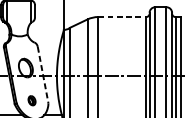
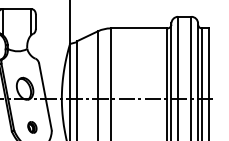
line: (122, 17) -> (139, 28), dashed -> solid
line: (43, 75) -> (45, 97), dashed -> solid

